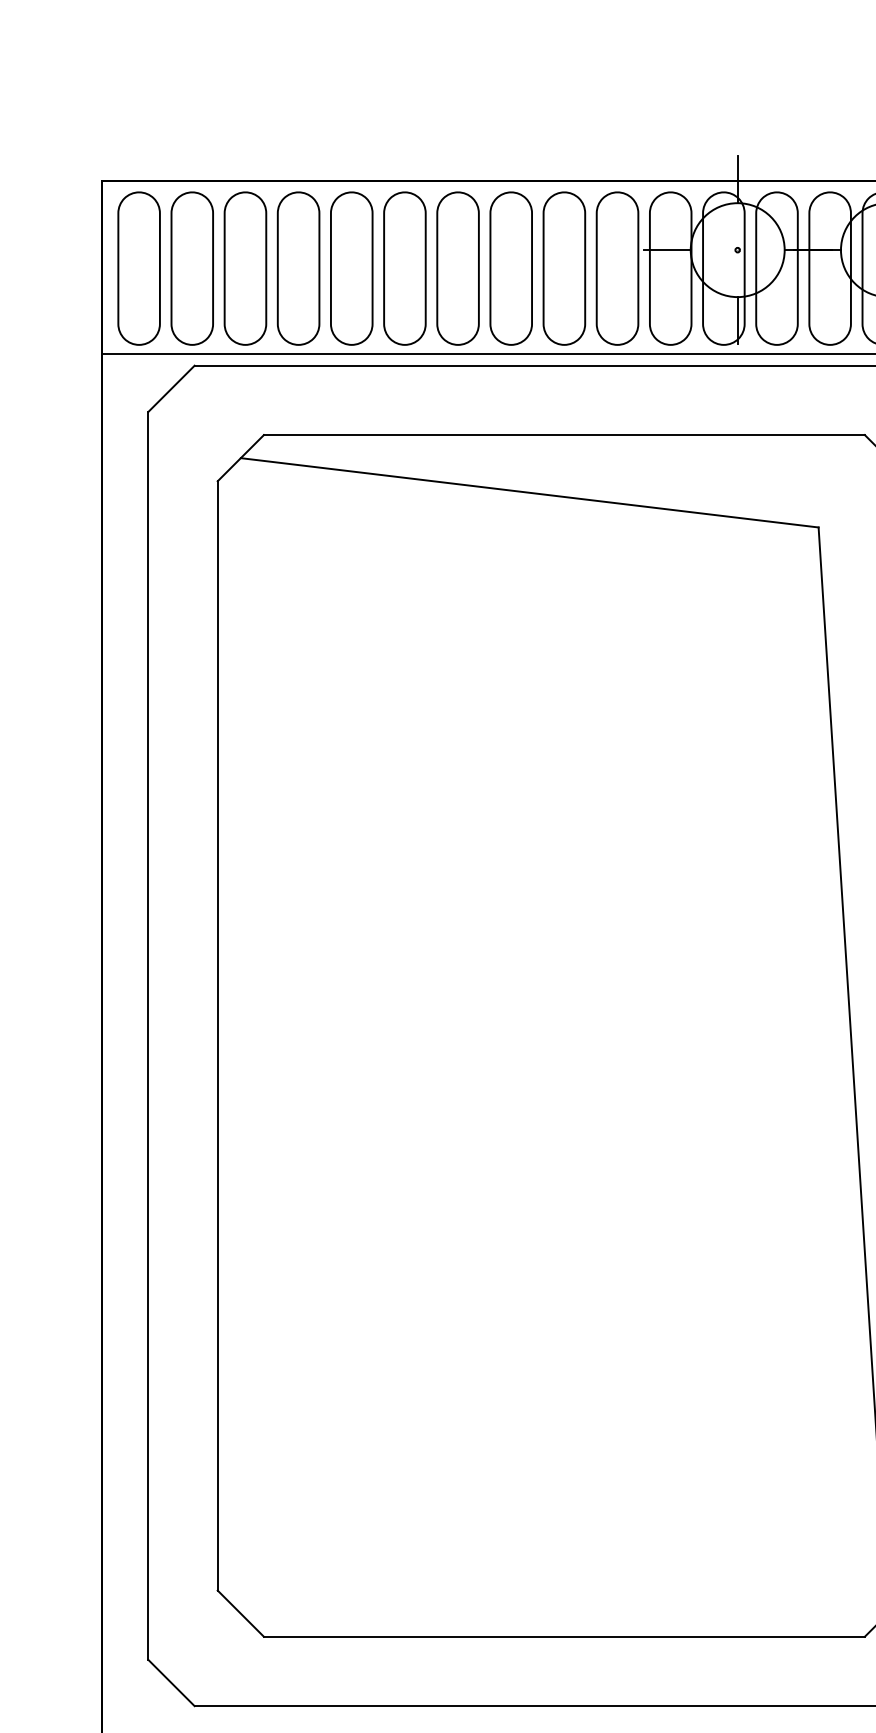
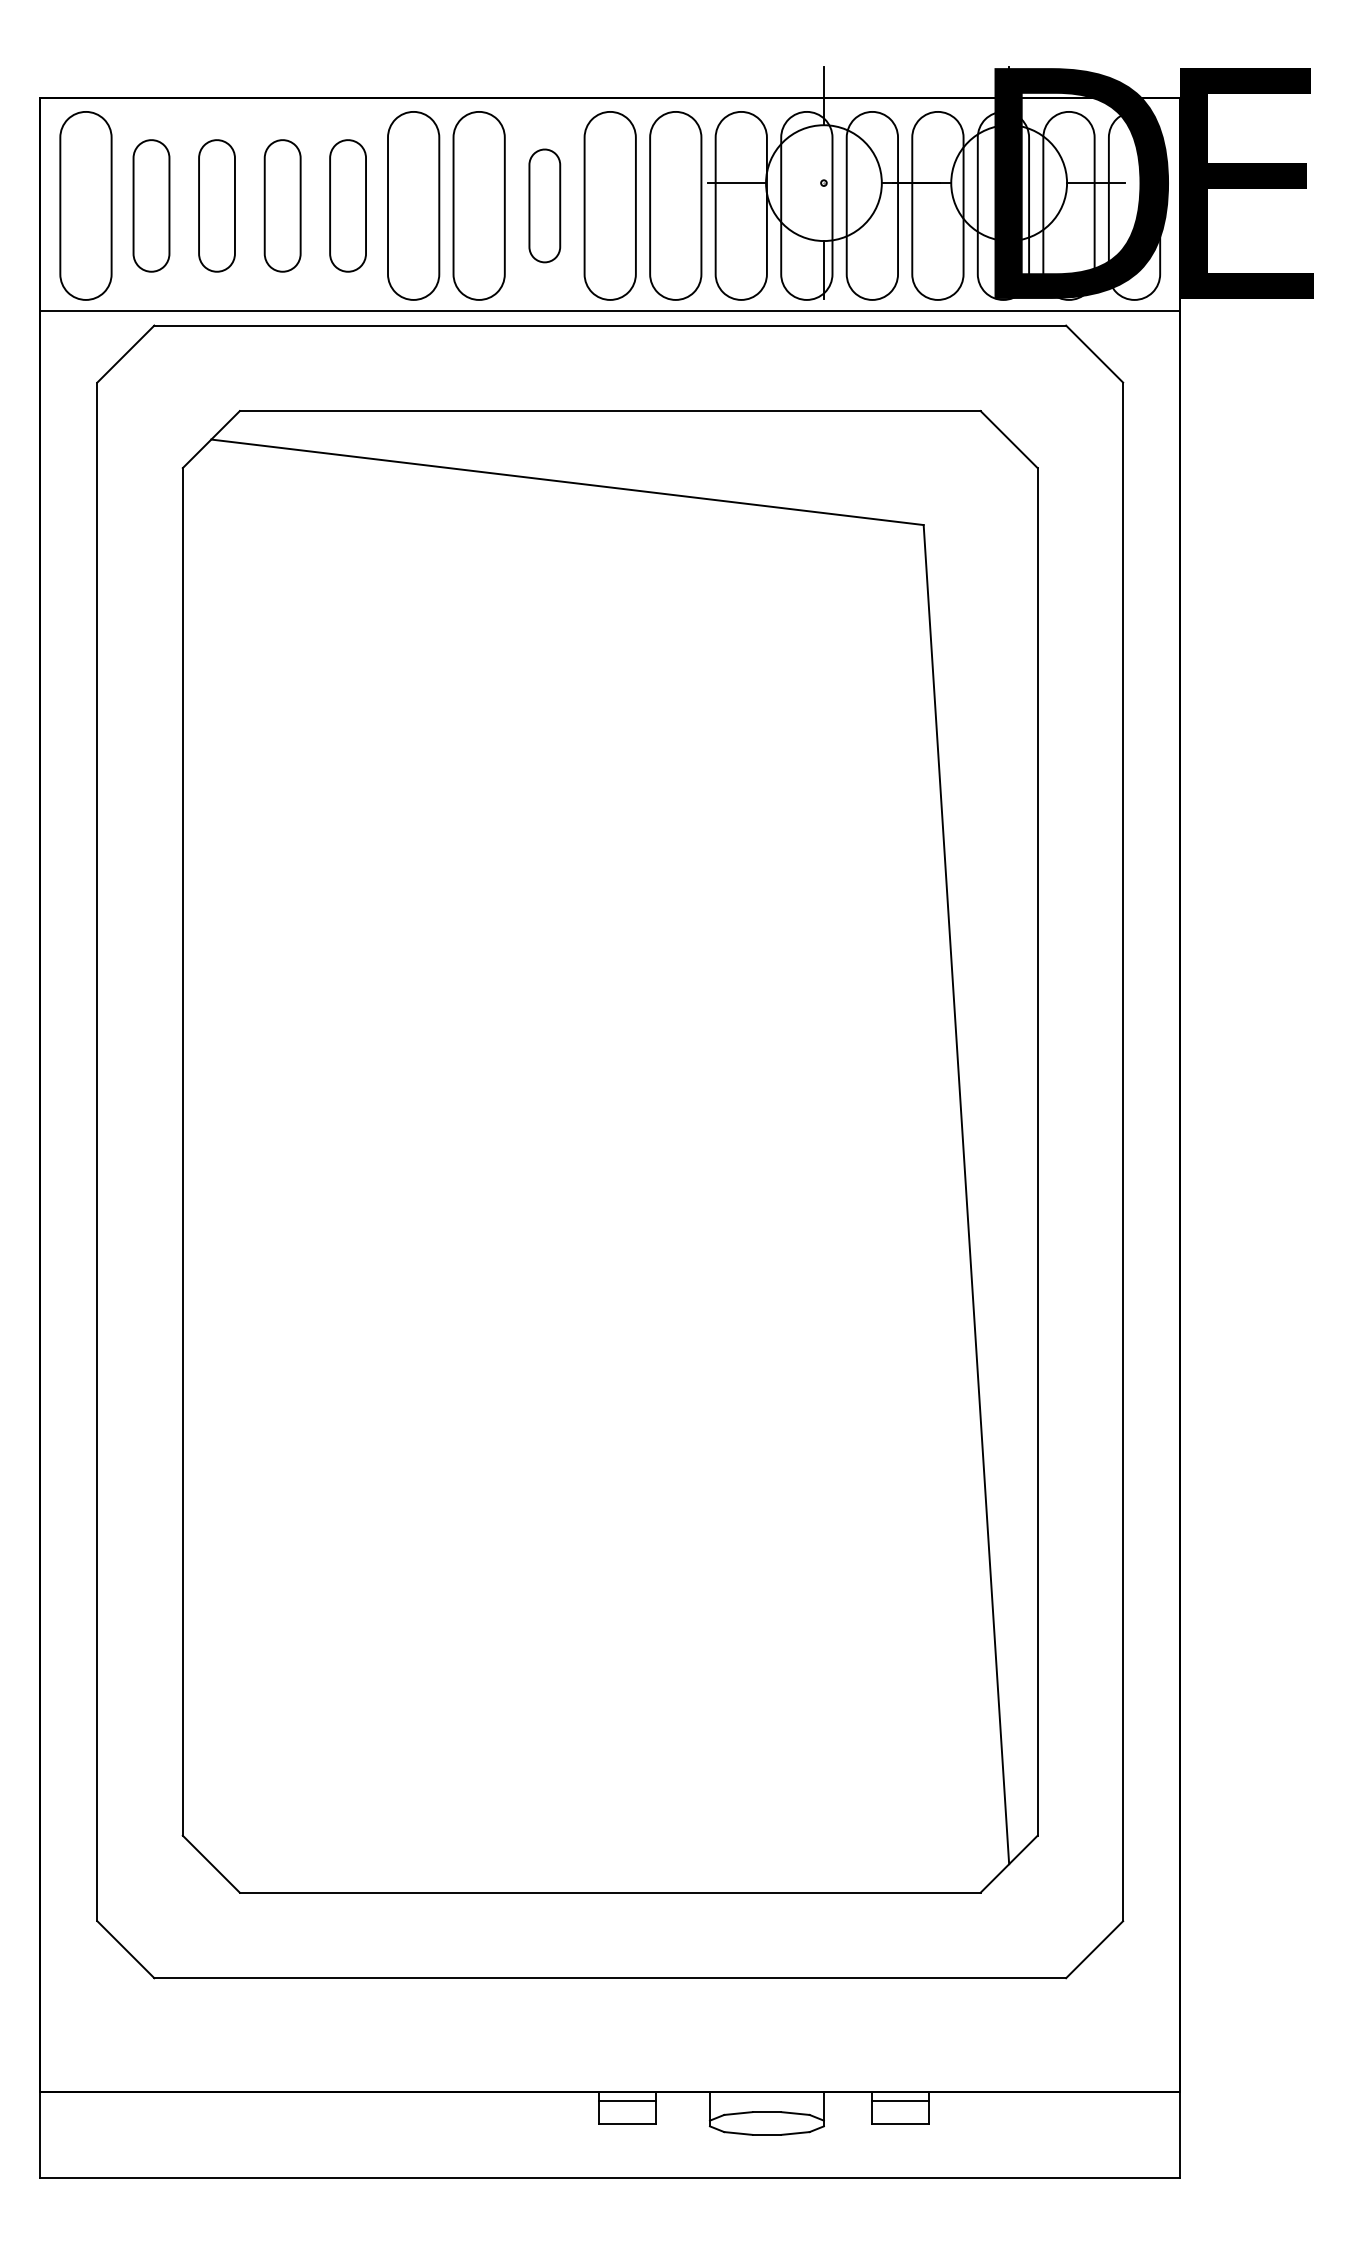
part: (192, 268) -> (151, 205), size x0.7
part: (245, 268) -> (216, 205), size x0.7
part: (298, 268) -> (282, 205), size x0.7
part: (351, 268) -> (347, 205), size x0.7
part: (511, 268) -> (544, 205), size x0.6

